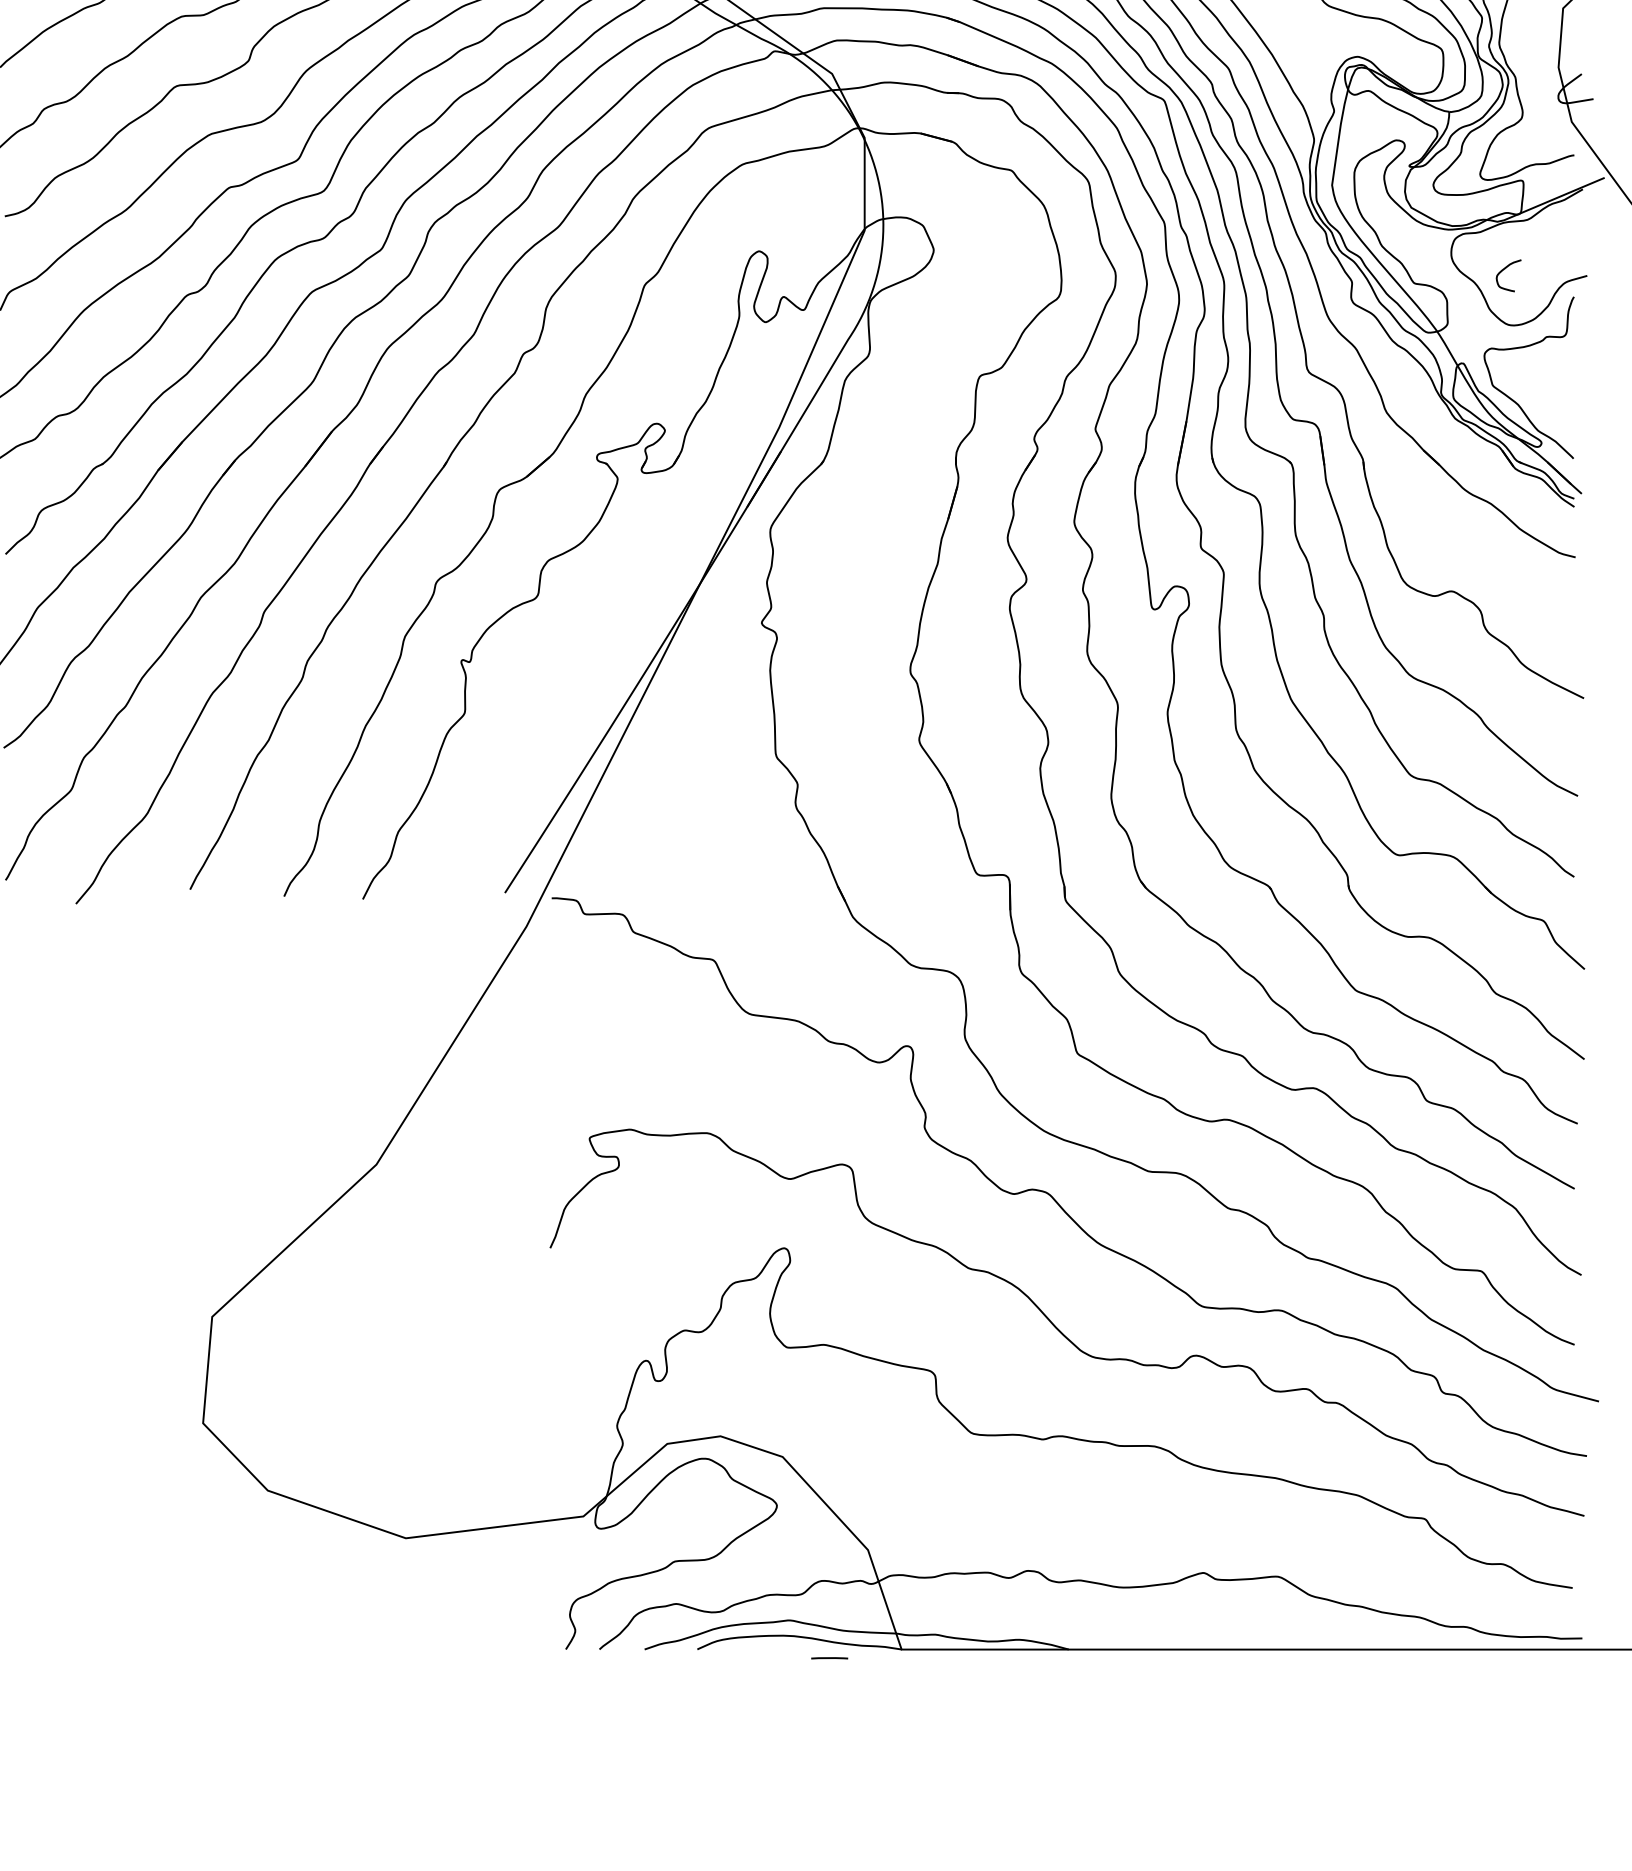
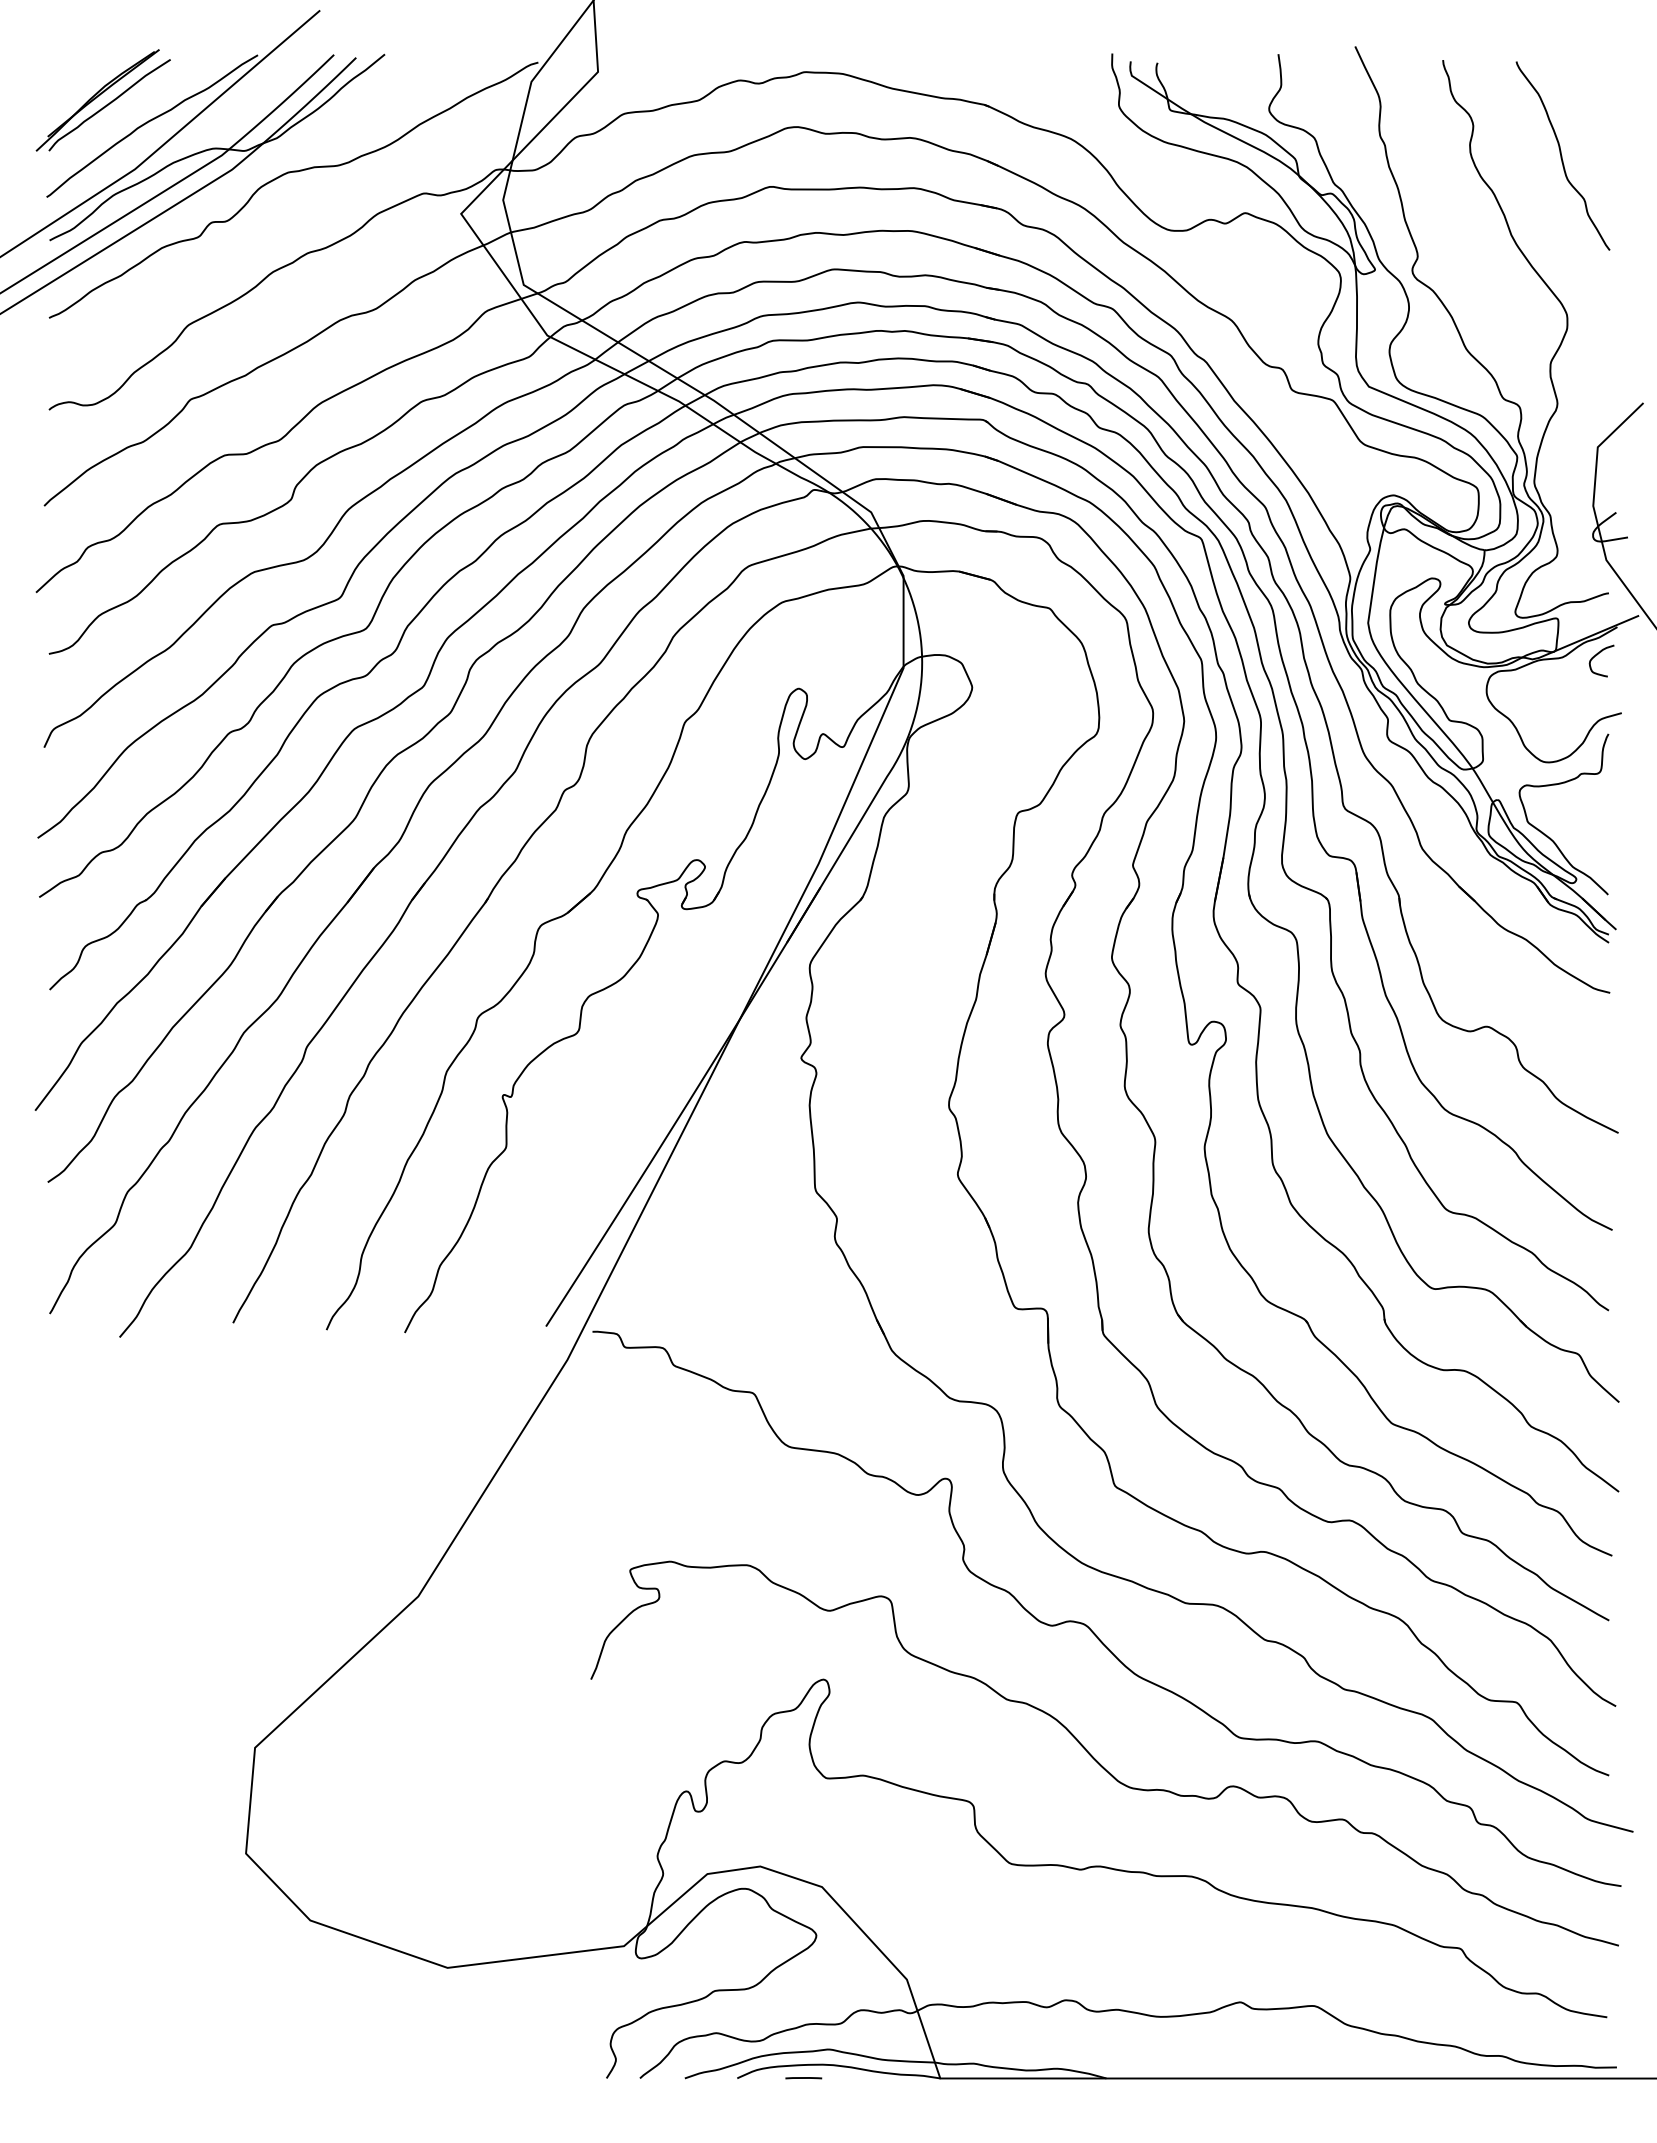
curve: (1504, 270) -> (1597, 655), moved
line: (829, 1658) -> (803, 2078), moved

